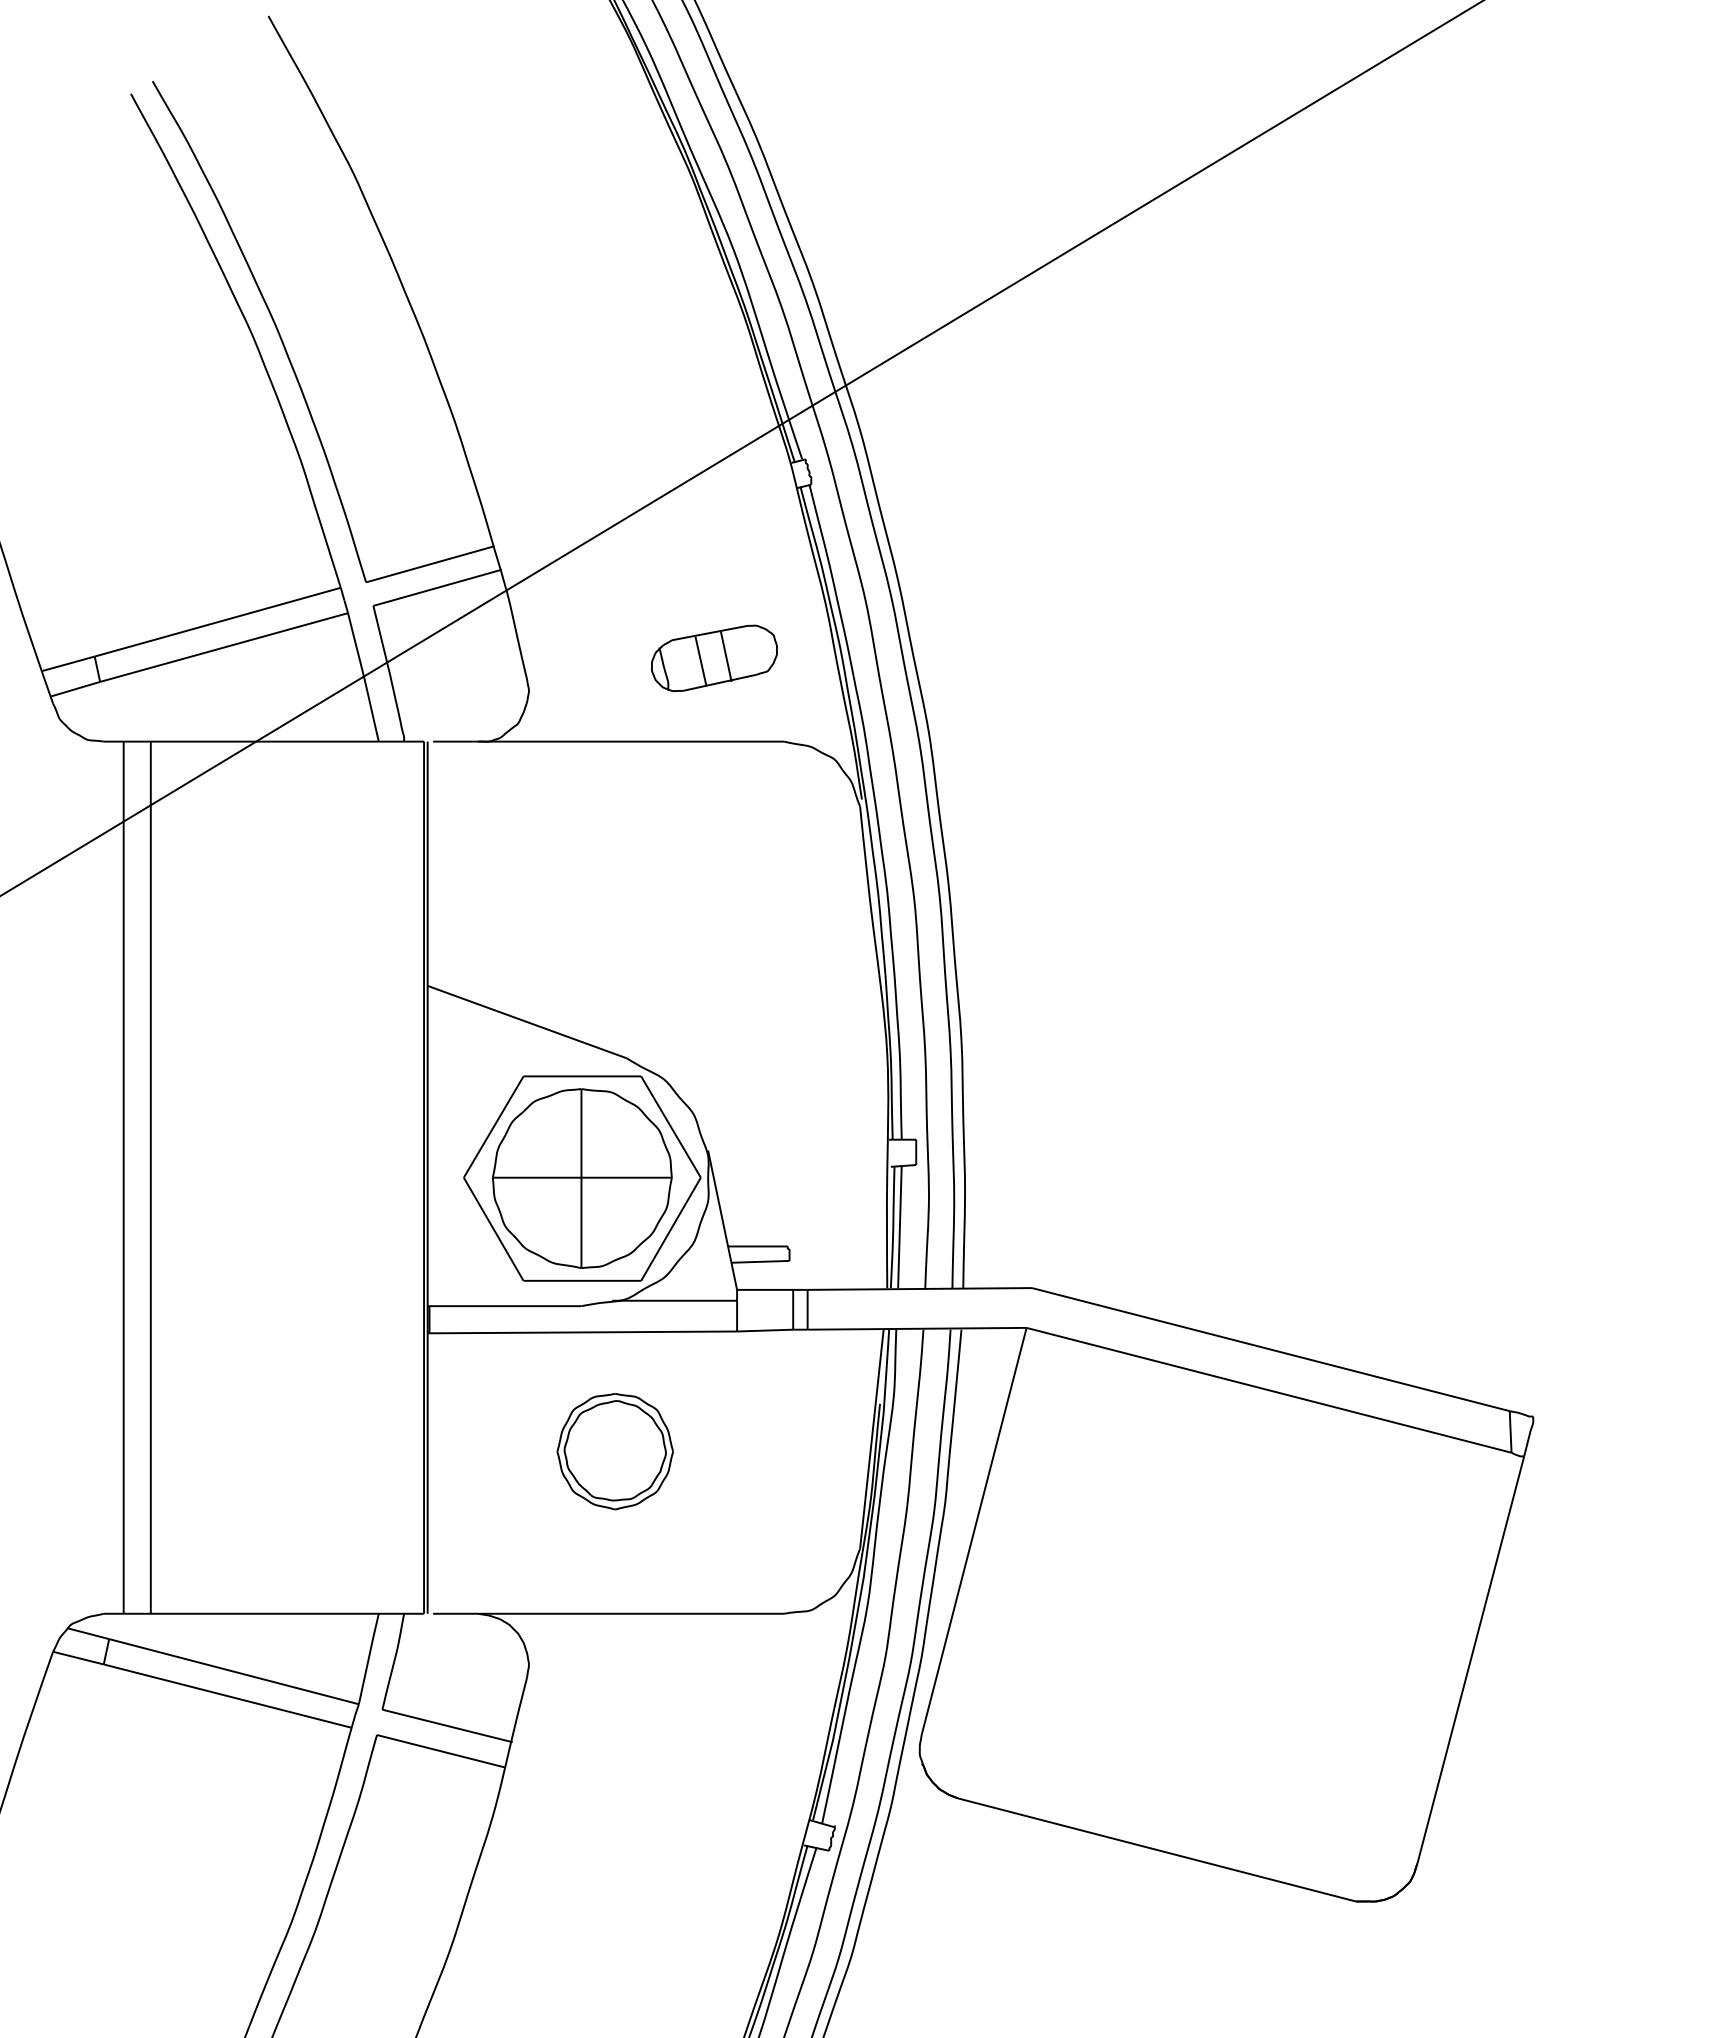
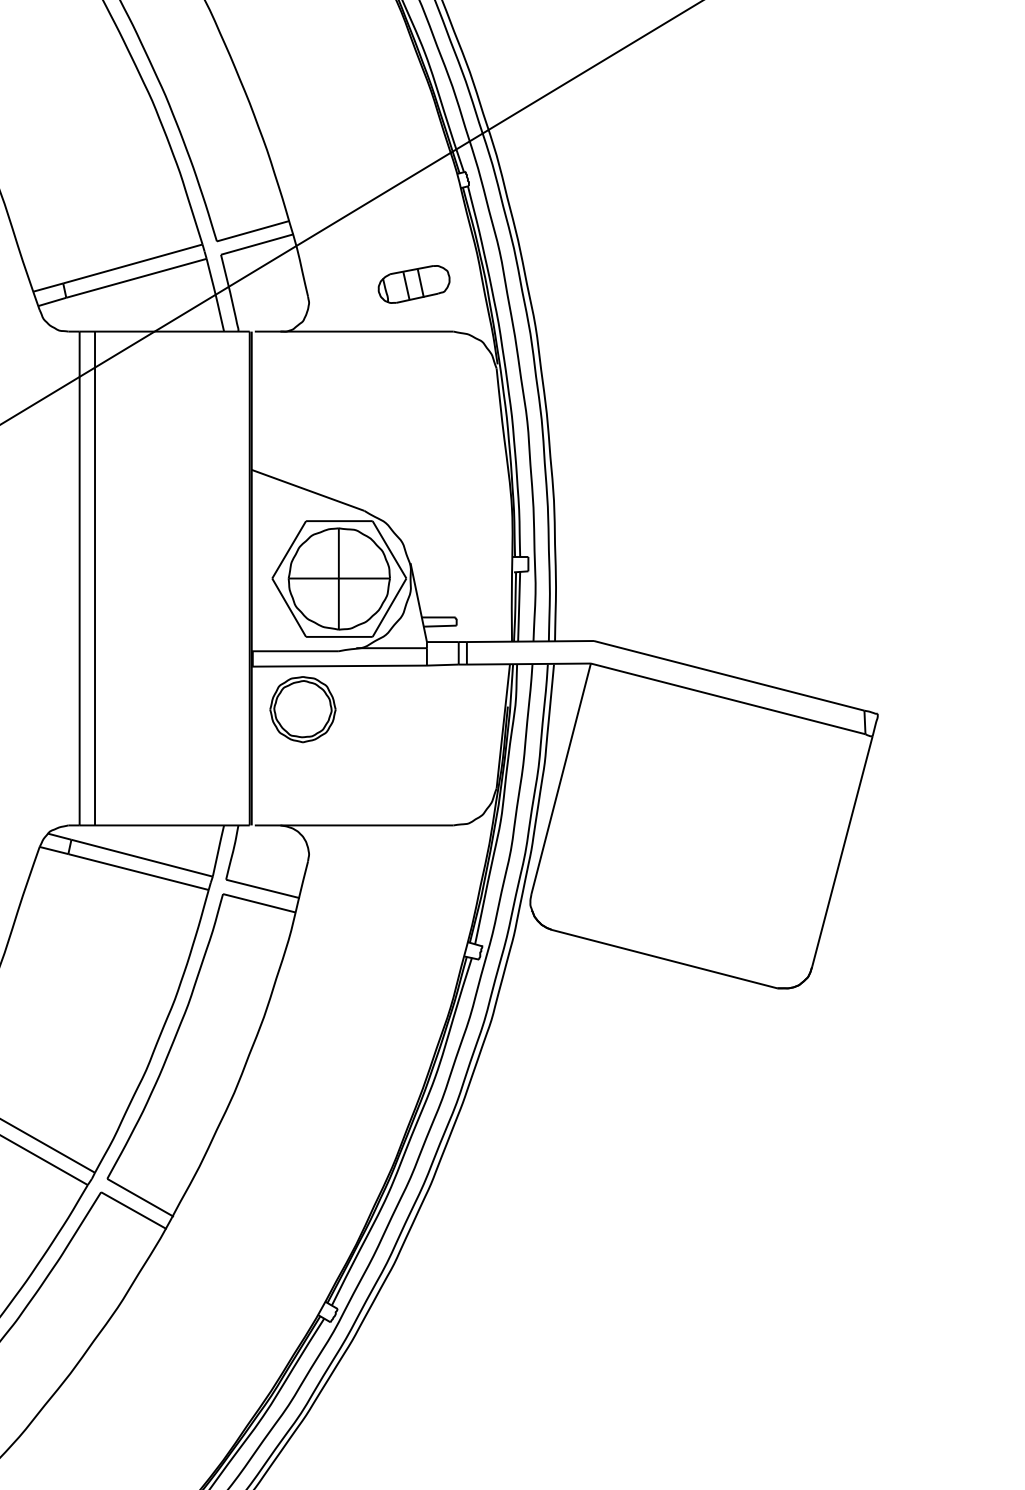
part: (614, 1451) -> (302, 709), moved

